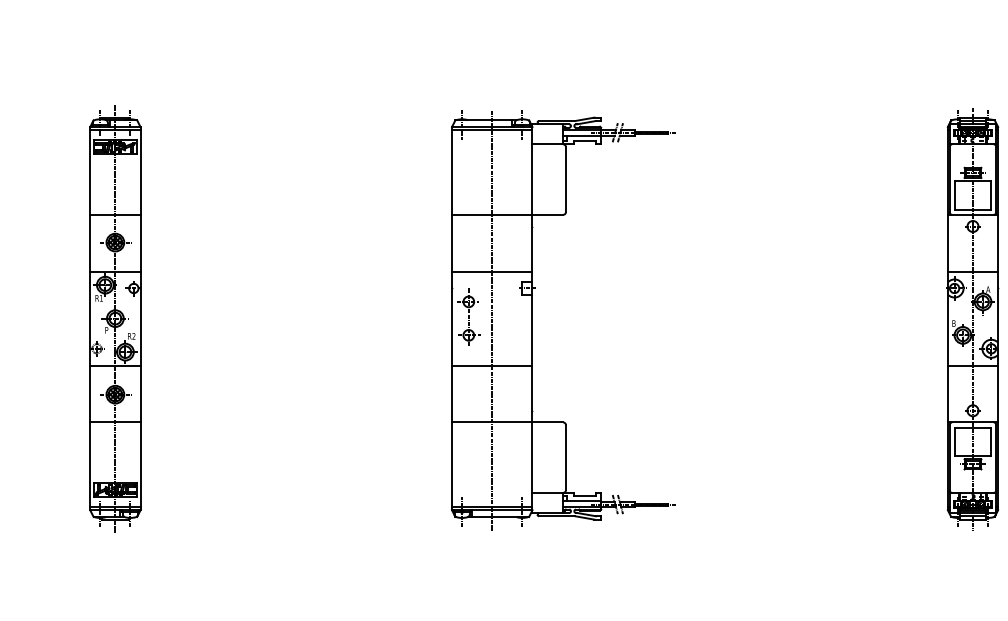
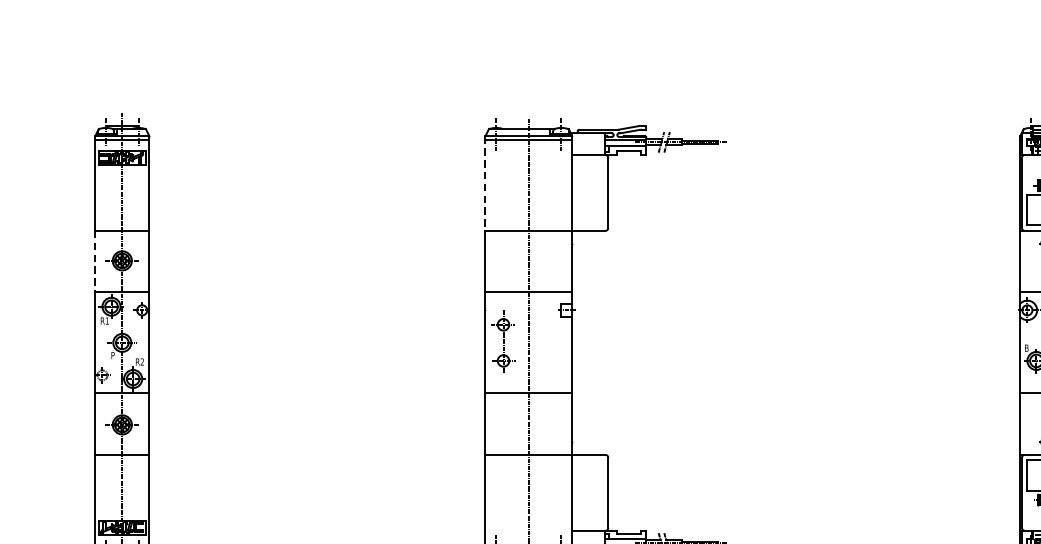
line: (452, 170) -> (485, 183), solid -> dashed
line: (90, 243) -> (95, 261), solid -> dashed

